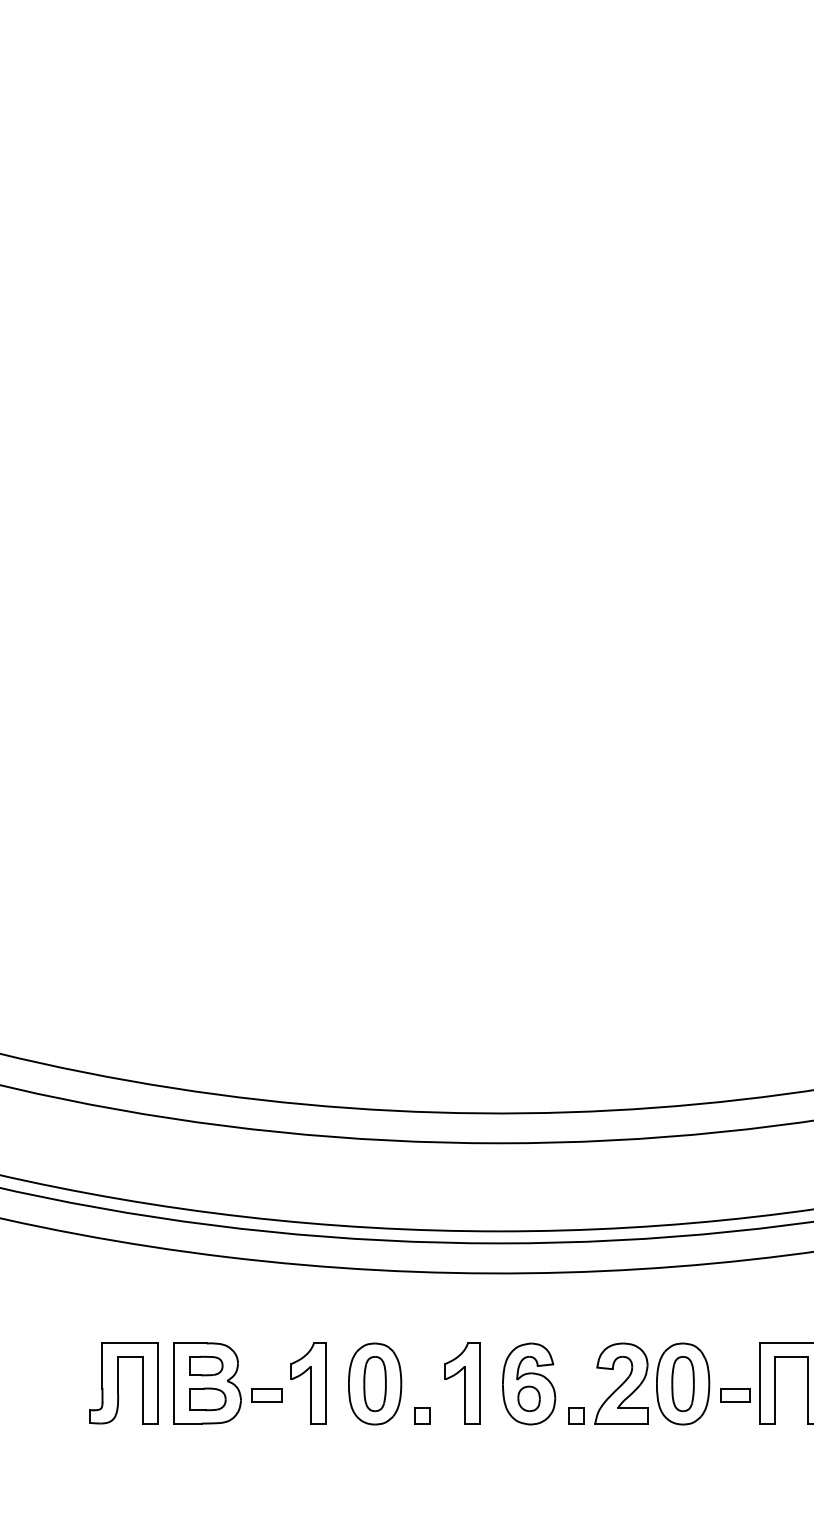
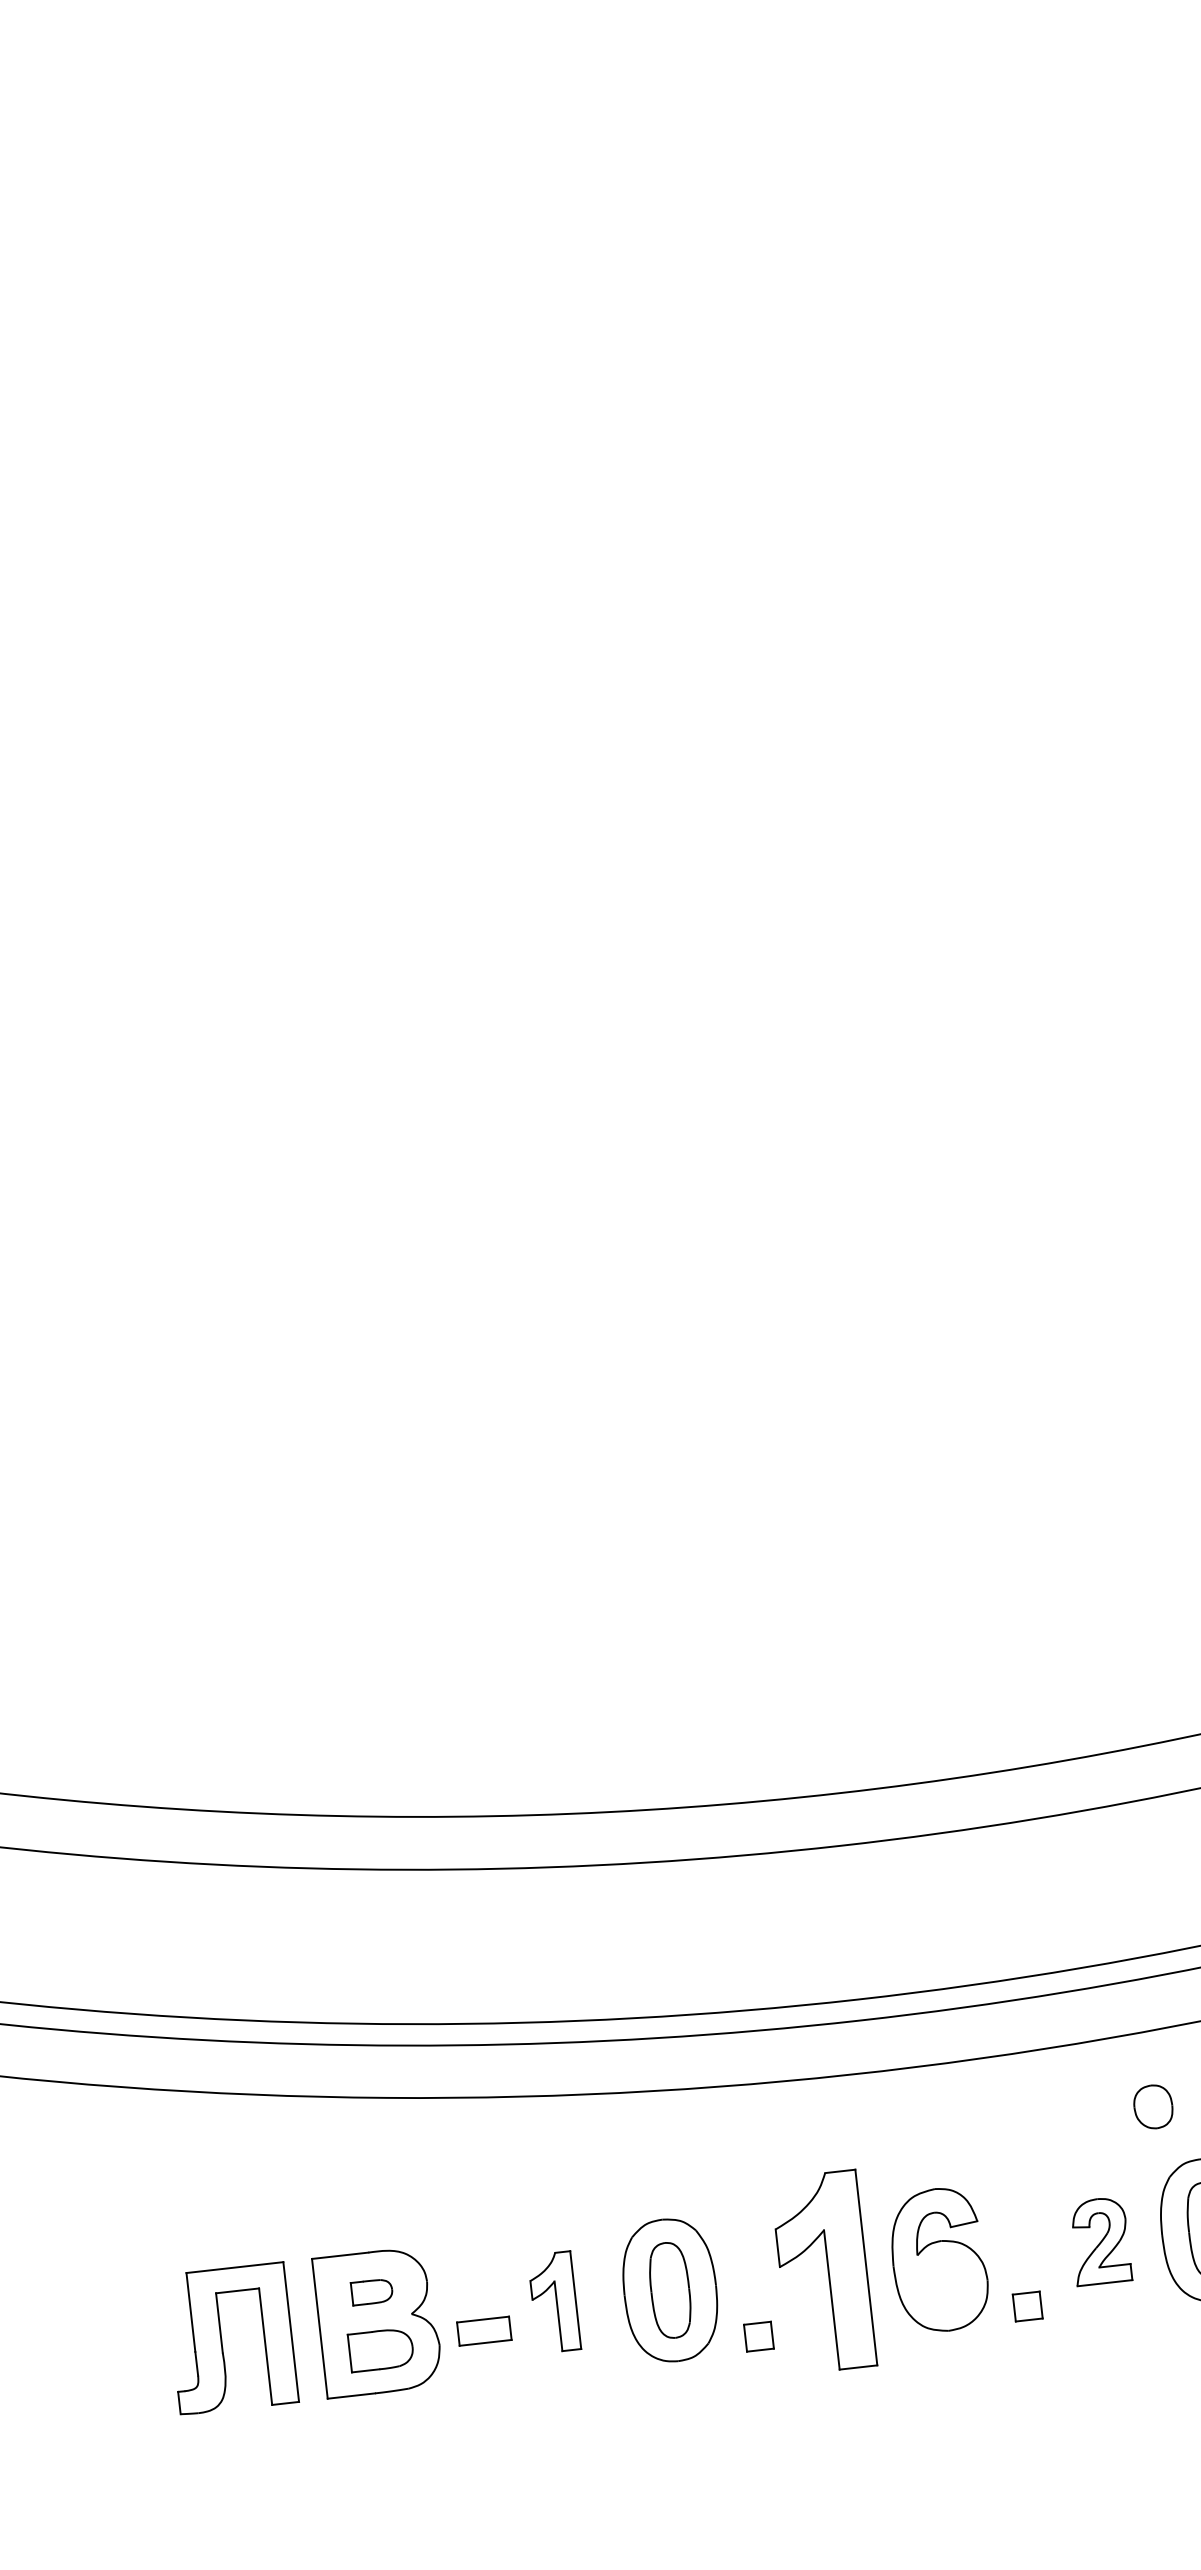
part: (206, 1365) -> (372, 2291), size x0.7
part: (308, 1383) -> (553, 2302), size x0.7
part: (462, 1383) -> (822, 2272), size x1.4
part: (621, 1383) -> (1100, 2241), size x0.6
part: (528, 1398) -> (1152, 2106), moved

